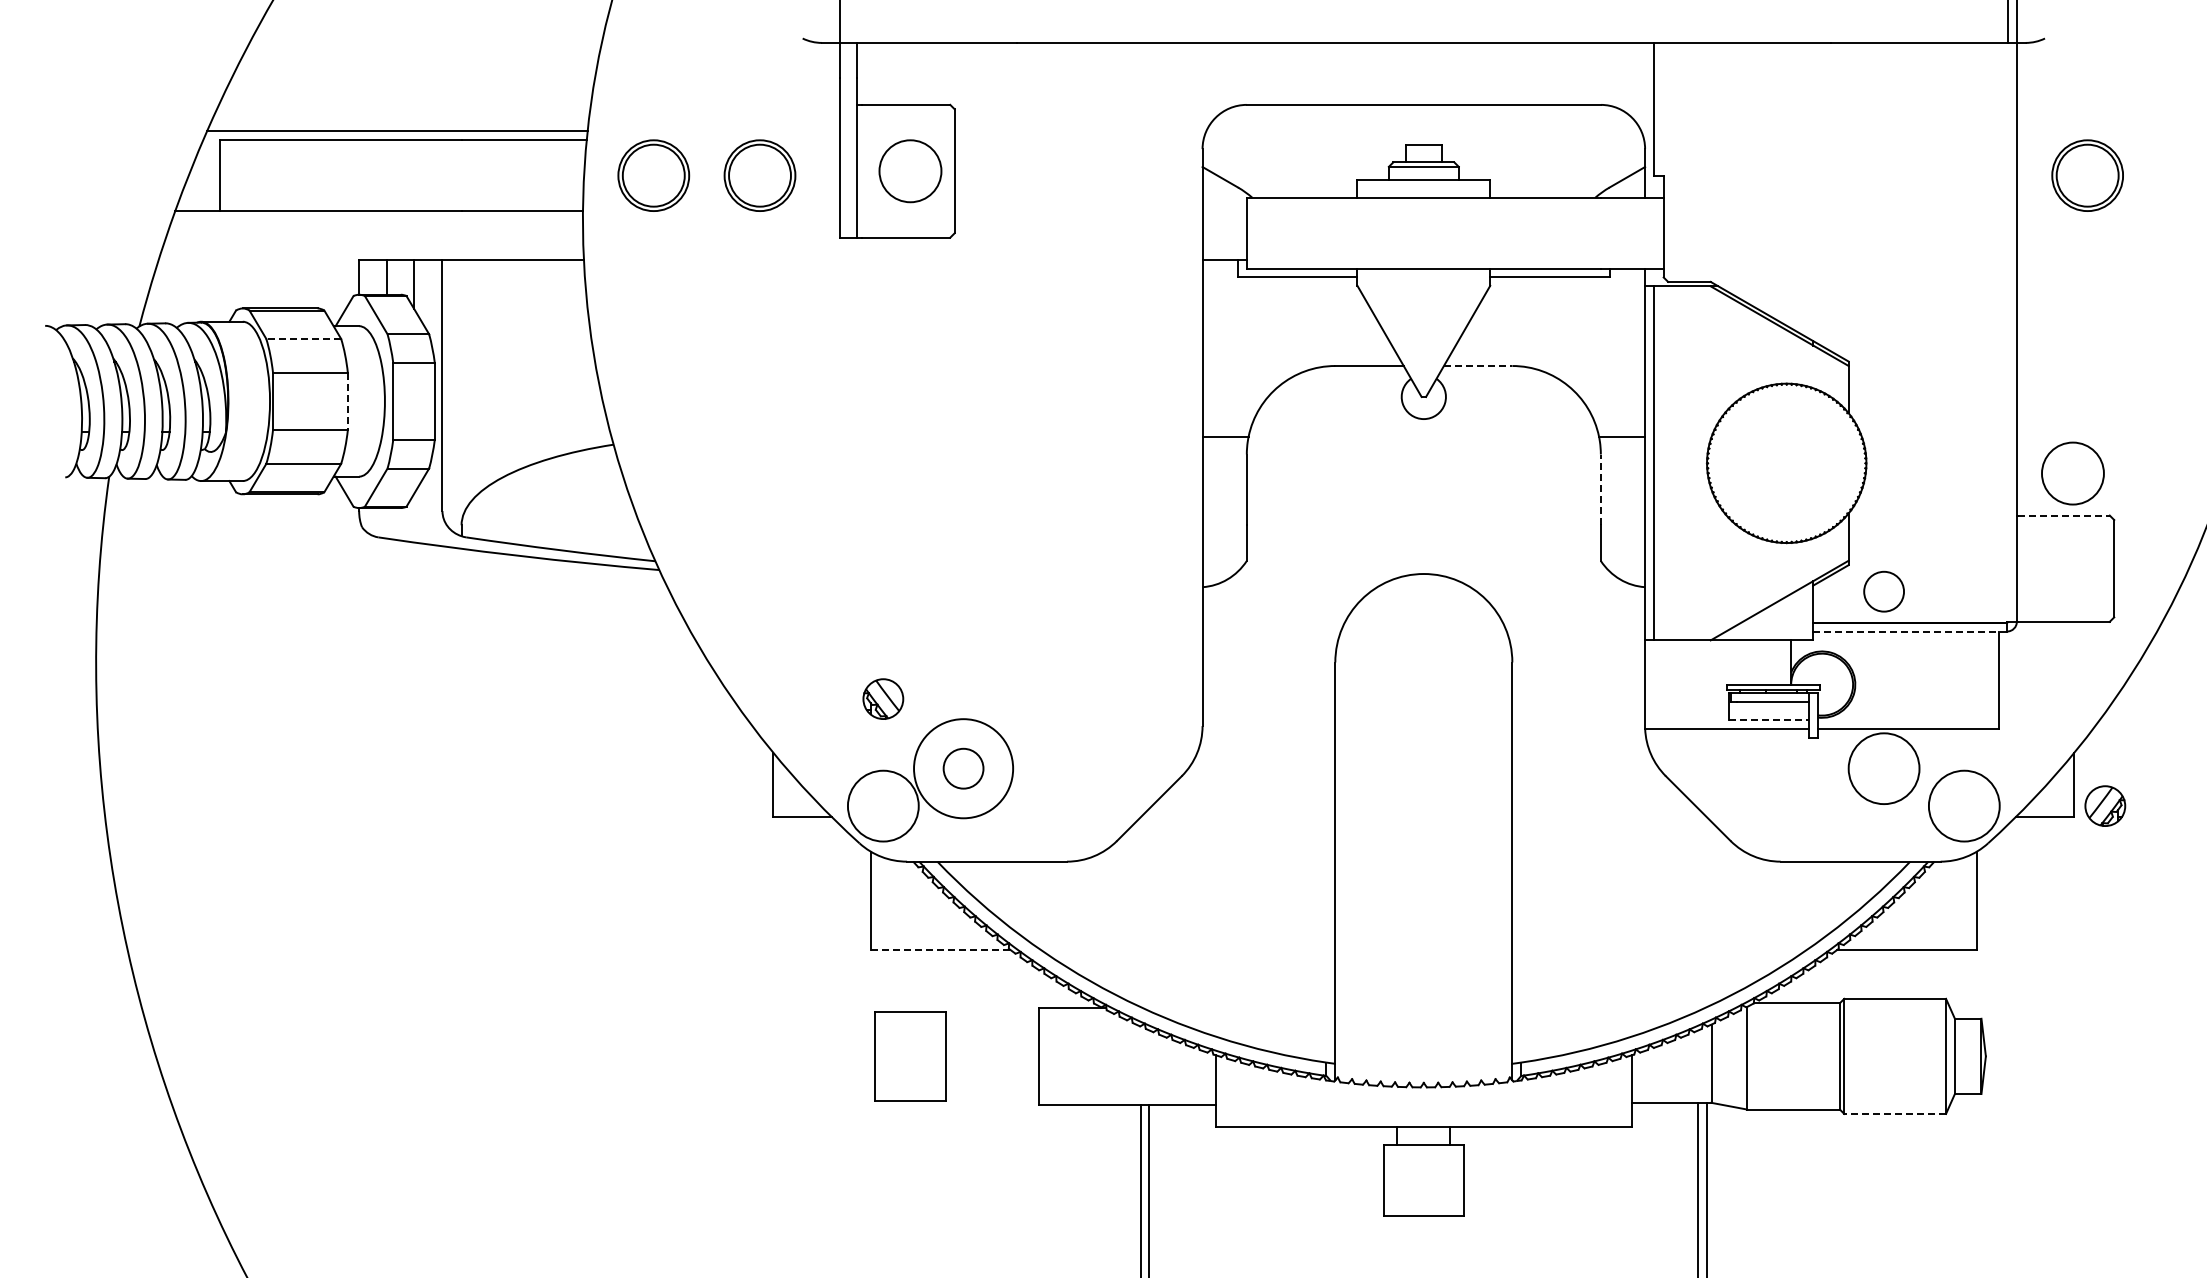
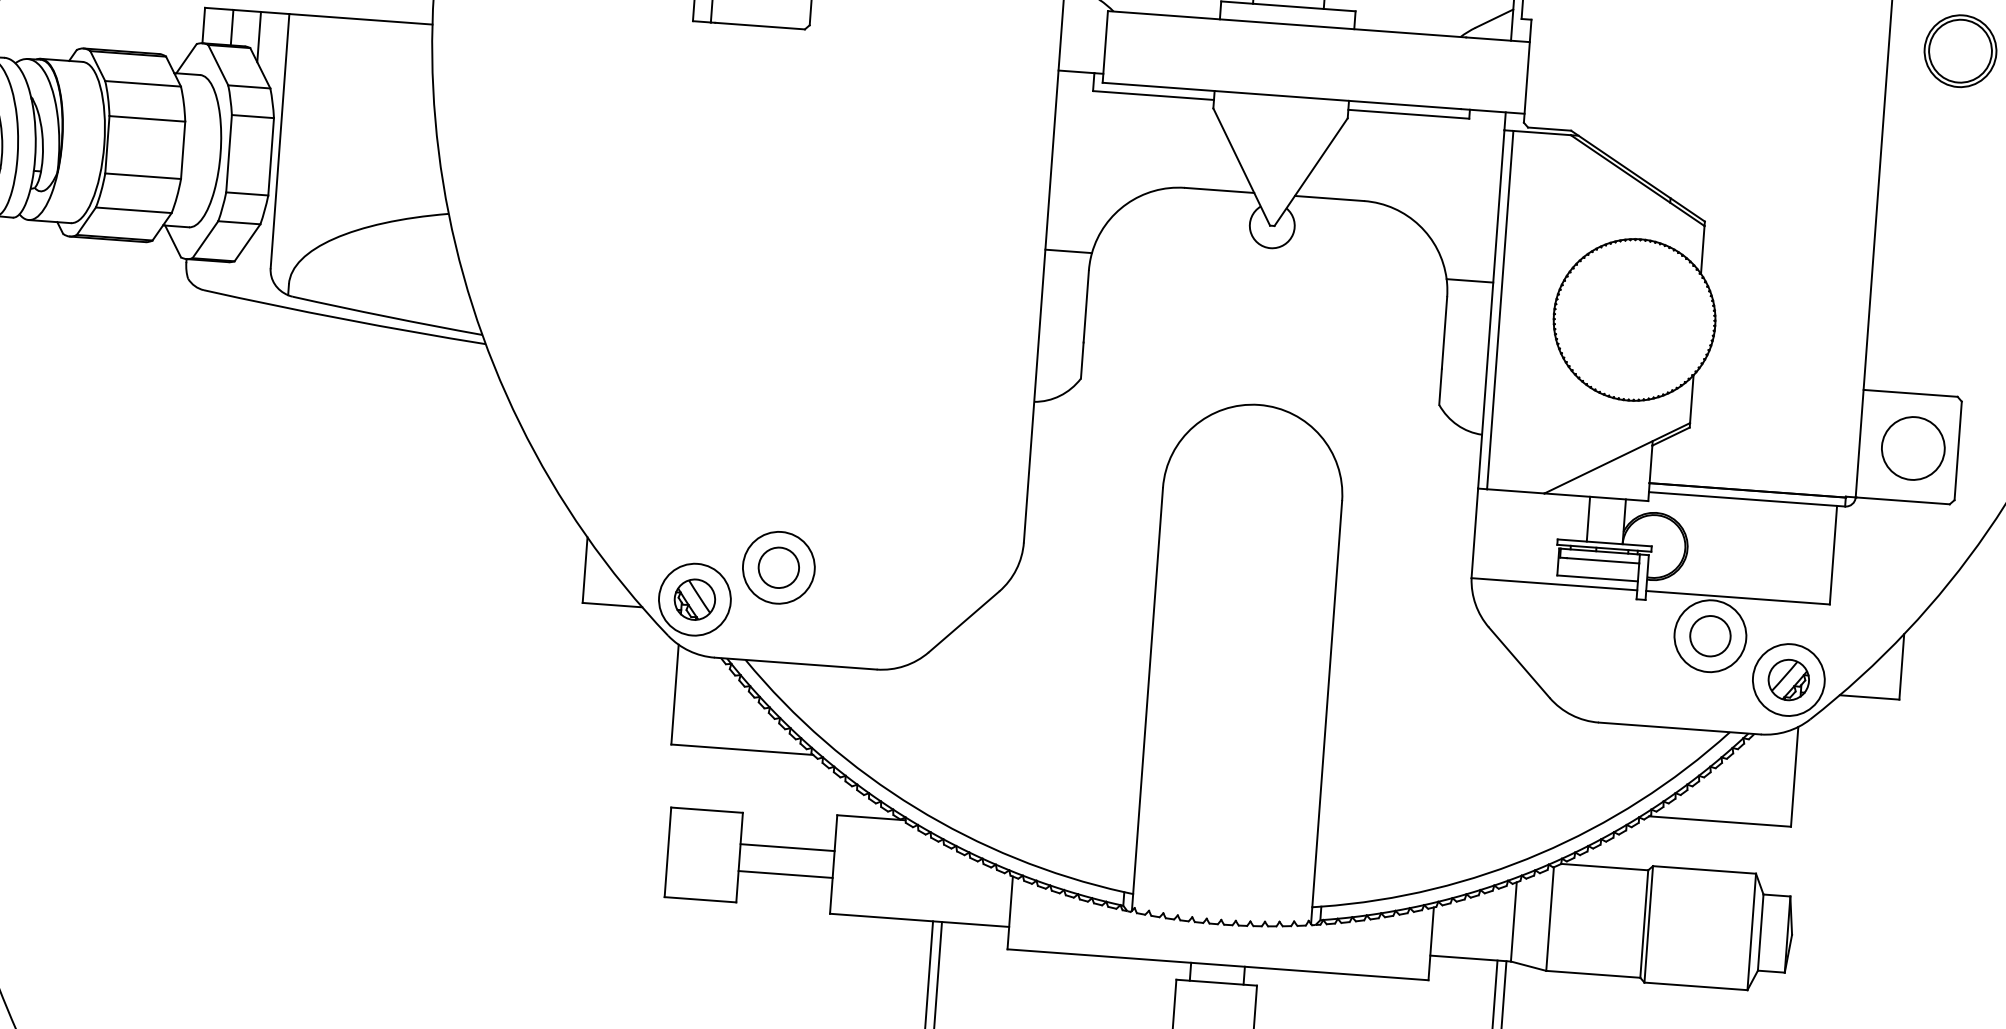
line: (303, 338) -> (142, 83), dashed -> solid
line: (1478, 366) -> (1329, 199), dashed -> solid
line: (347, 401) -> (182, 150), dashed -> solid
circle: (2072, 473) -> (1912, 448), moved
line: (1600, 489) -> (1444, 332), dashed -> solid
line: (2064, 515) -> (1911, 393), dashed -> solid
circle: (1883, 591) -> (1709, 635), moved
line: (1910, 631) -> (1747, 499), dashed -> solid
line: (1755, 662) -> (1588, 519), added
part: (883, 698) -> (695, 599), moved
line: (1769, 720) -> (1598, 578), dashed -> solid
circle: (963, 768) -> (778, 567), size x0.71
part: (2105, 805) -> (1789, 679), moved
line: (941, 950) -> (743, 750), dashed -> solid
line: (991, 1043) -> (786, 847), added
line: (991, 1069) -> (784, 874), added
line: (1895, 1113) -> (1696, 985), dashed -> solid

